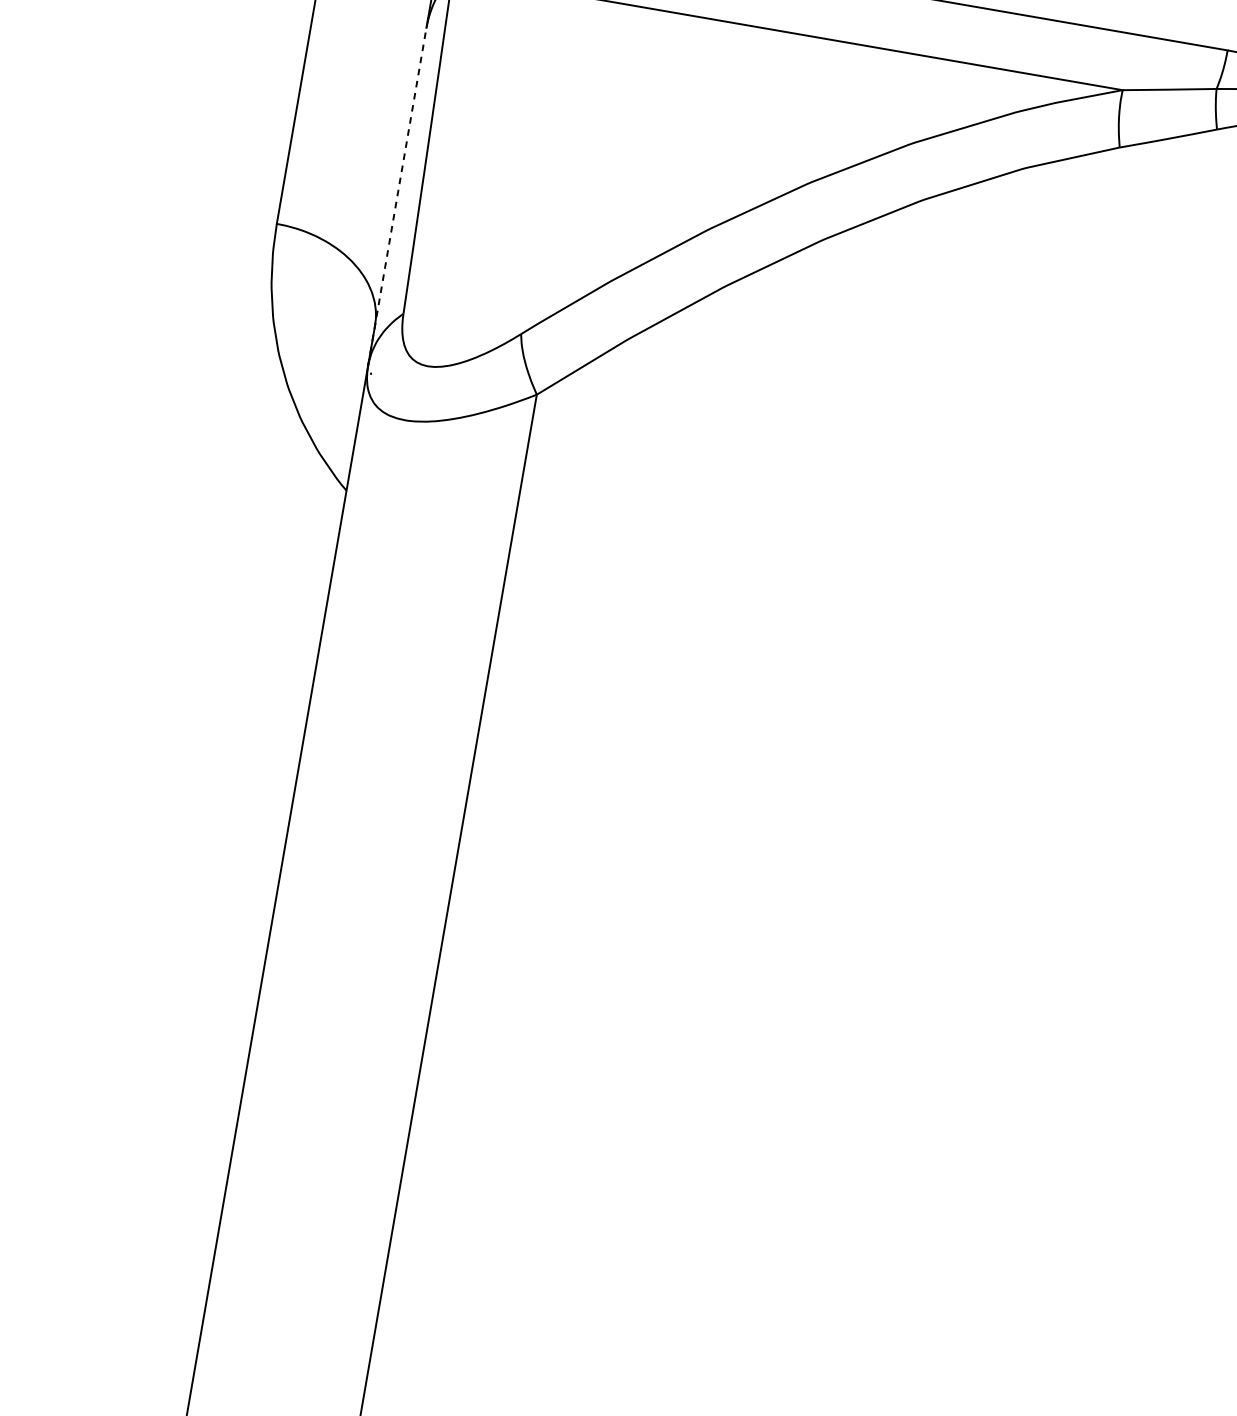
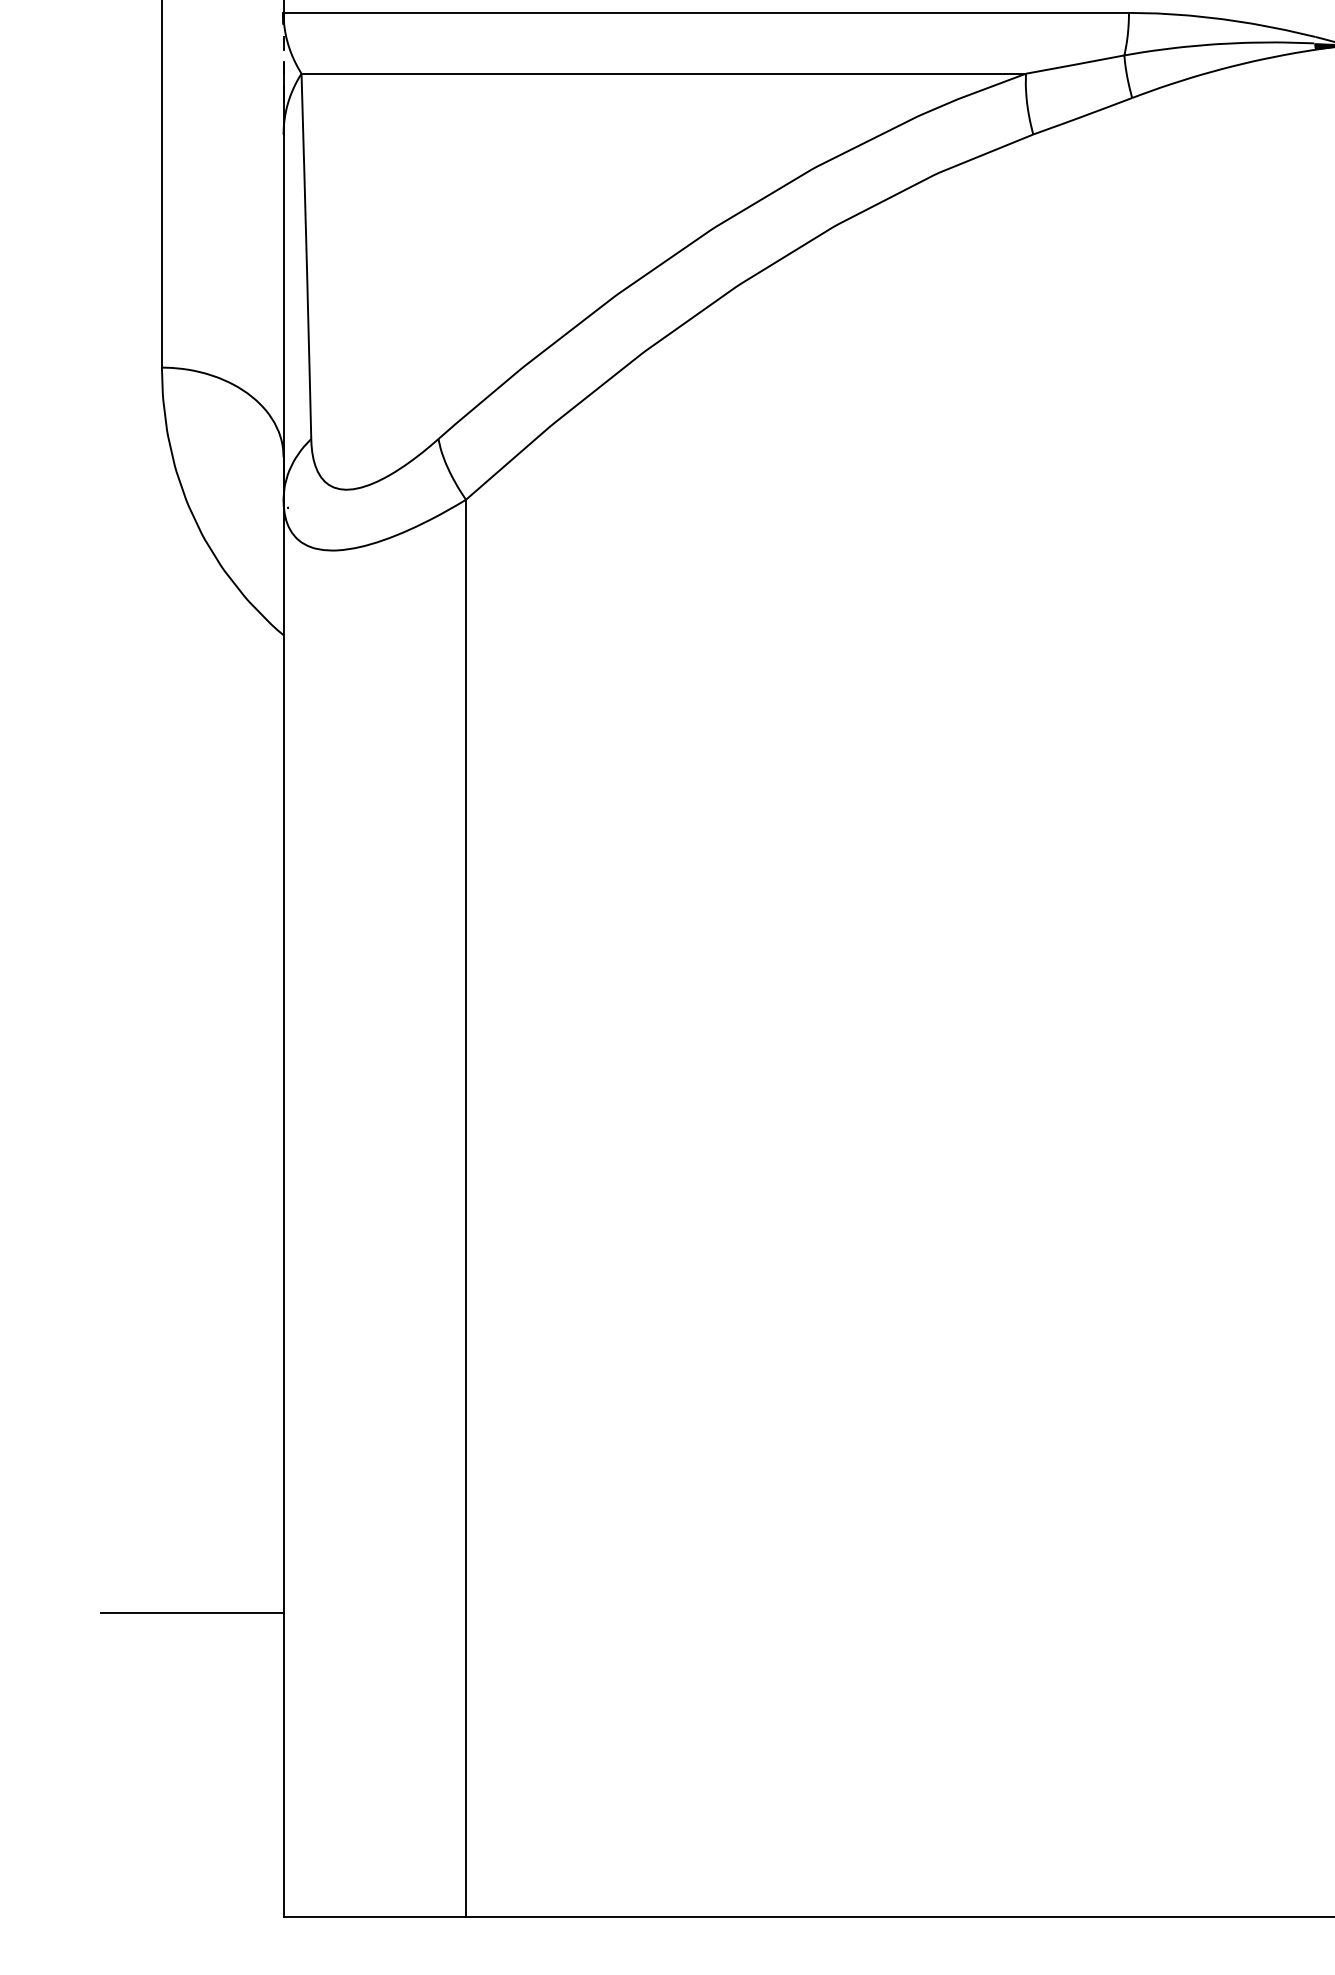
line: (397, 196) -> (283, 317), dashed -> solid
line: (106, 1379) -> (192, 1612), added

